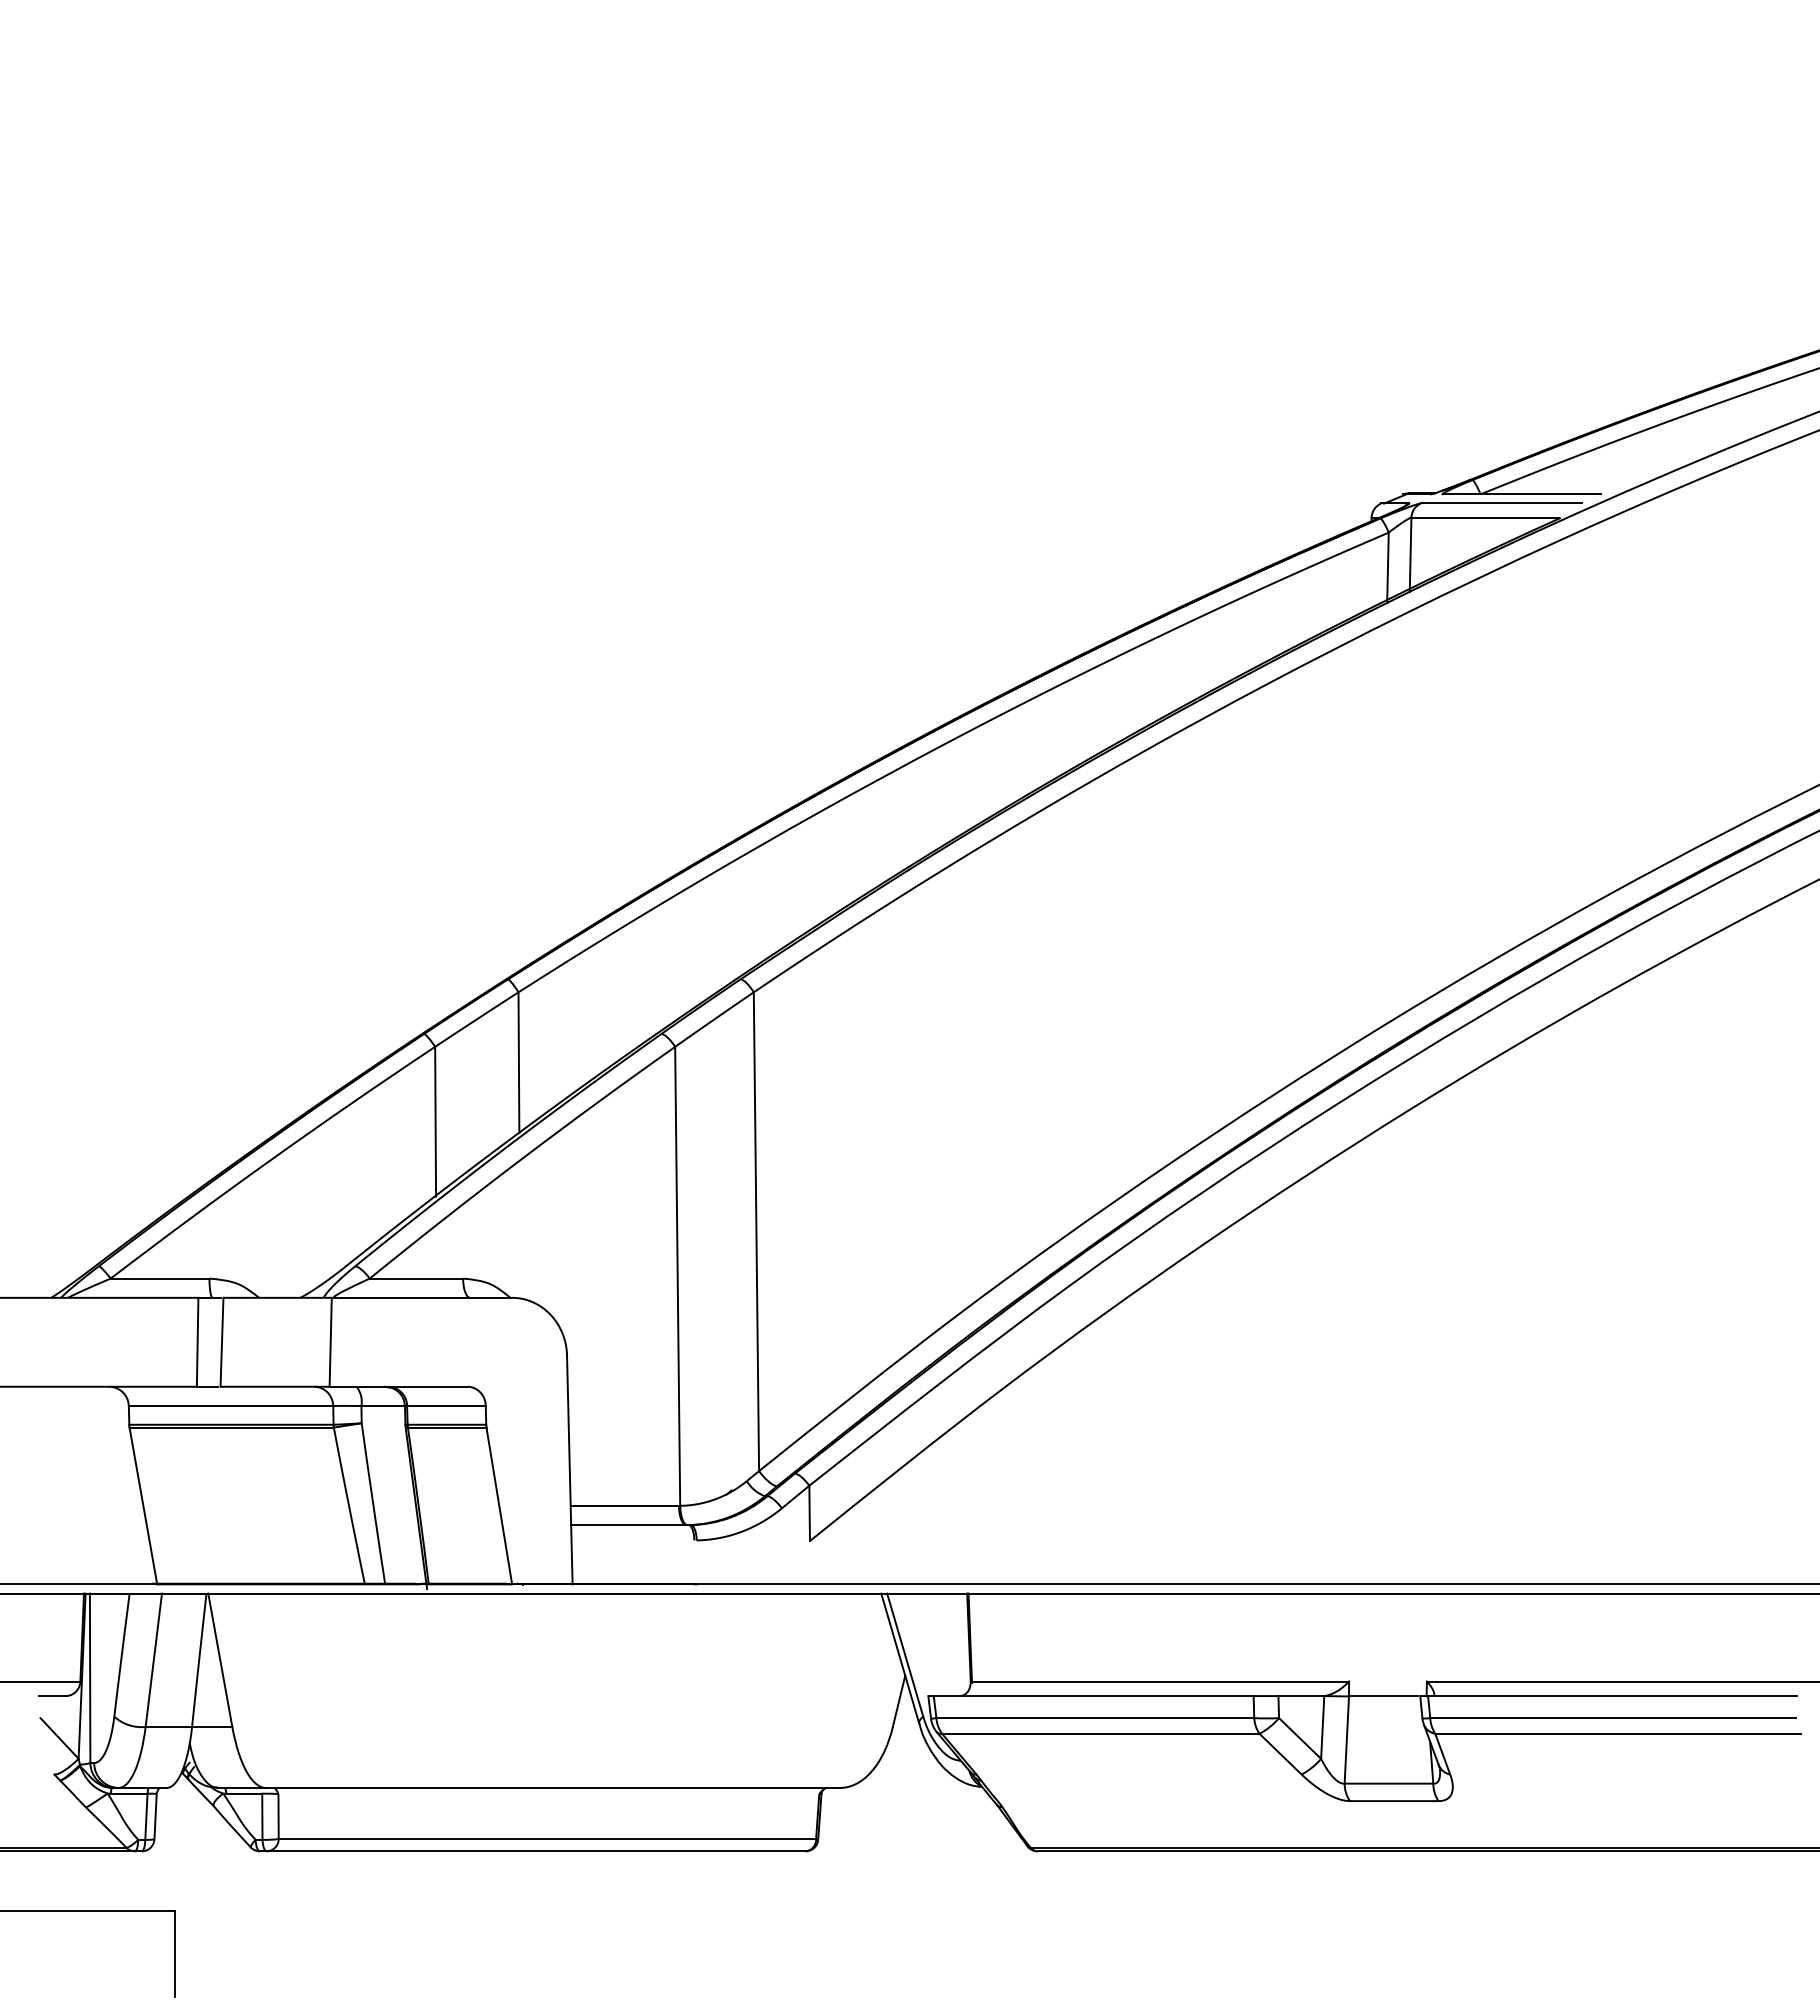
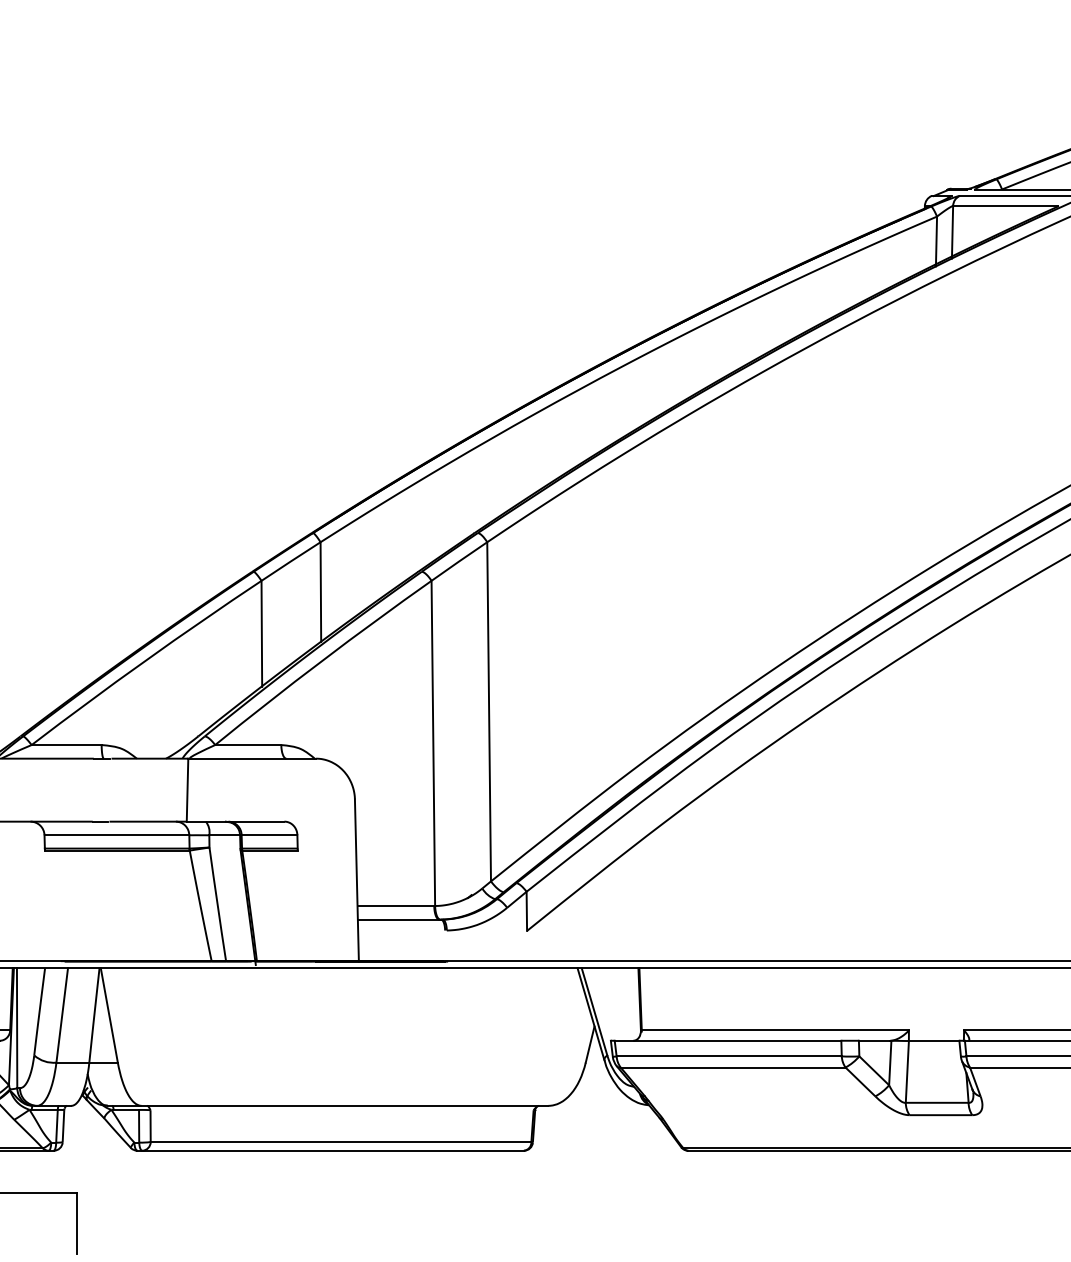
line: (197, 1341) -> (93, 789), removed
line: (221, 1341) -> (110, 789), removed
line: (143, 1505) -> (54, 905), removed
line: (499, 1505) -> (307, 905), removed

